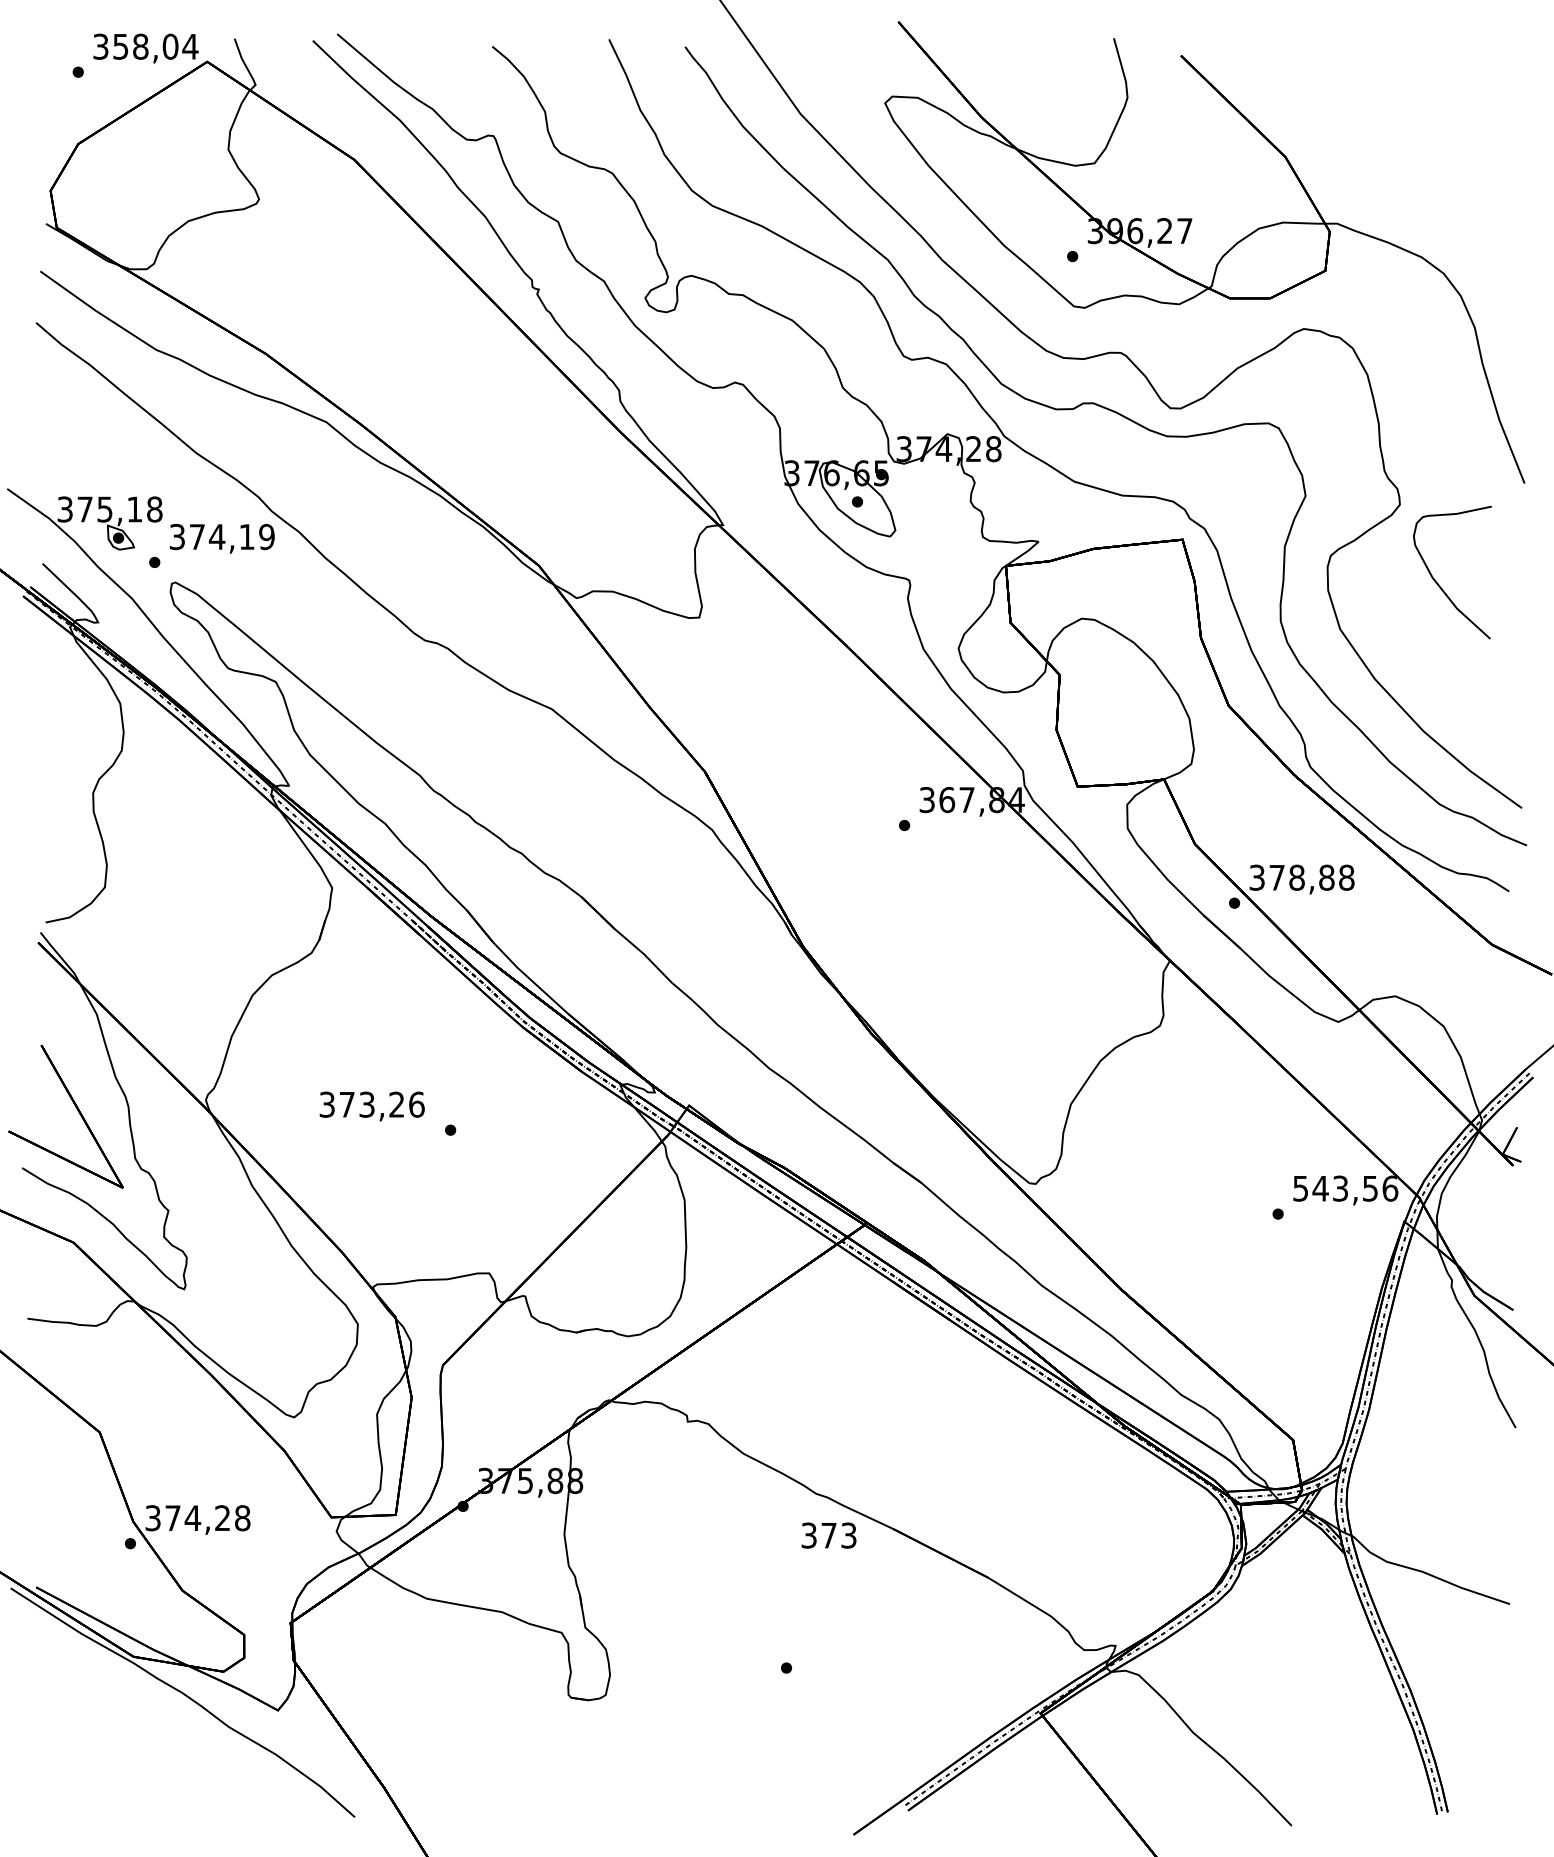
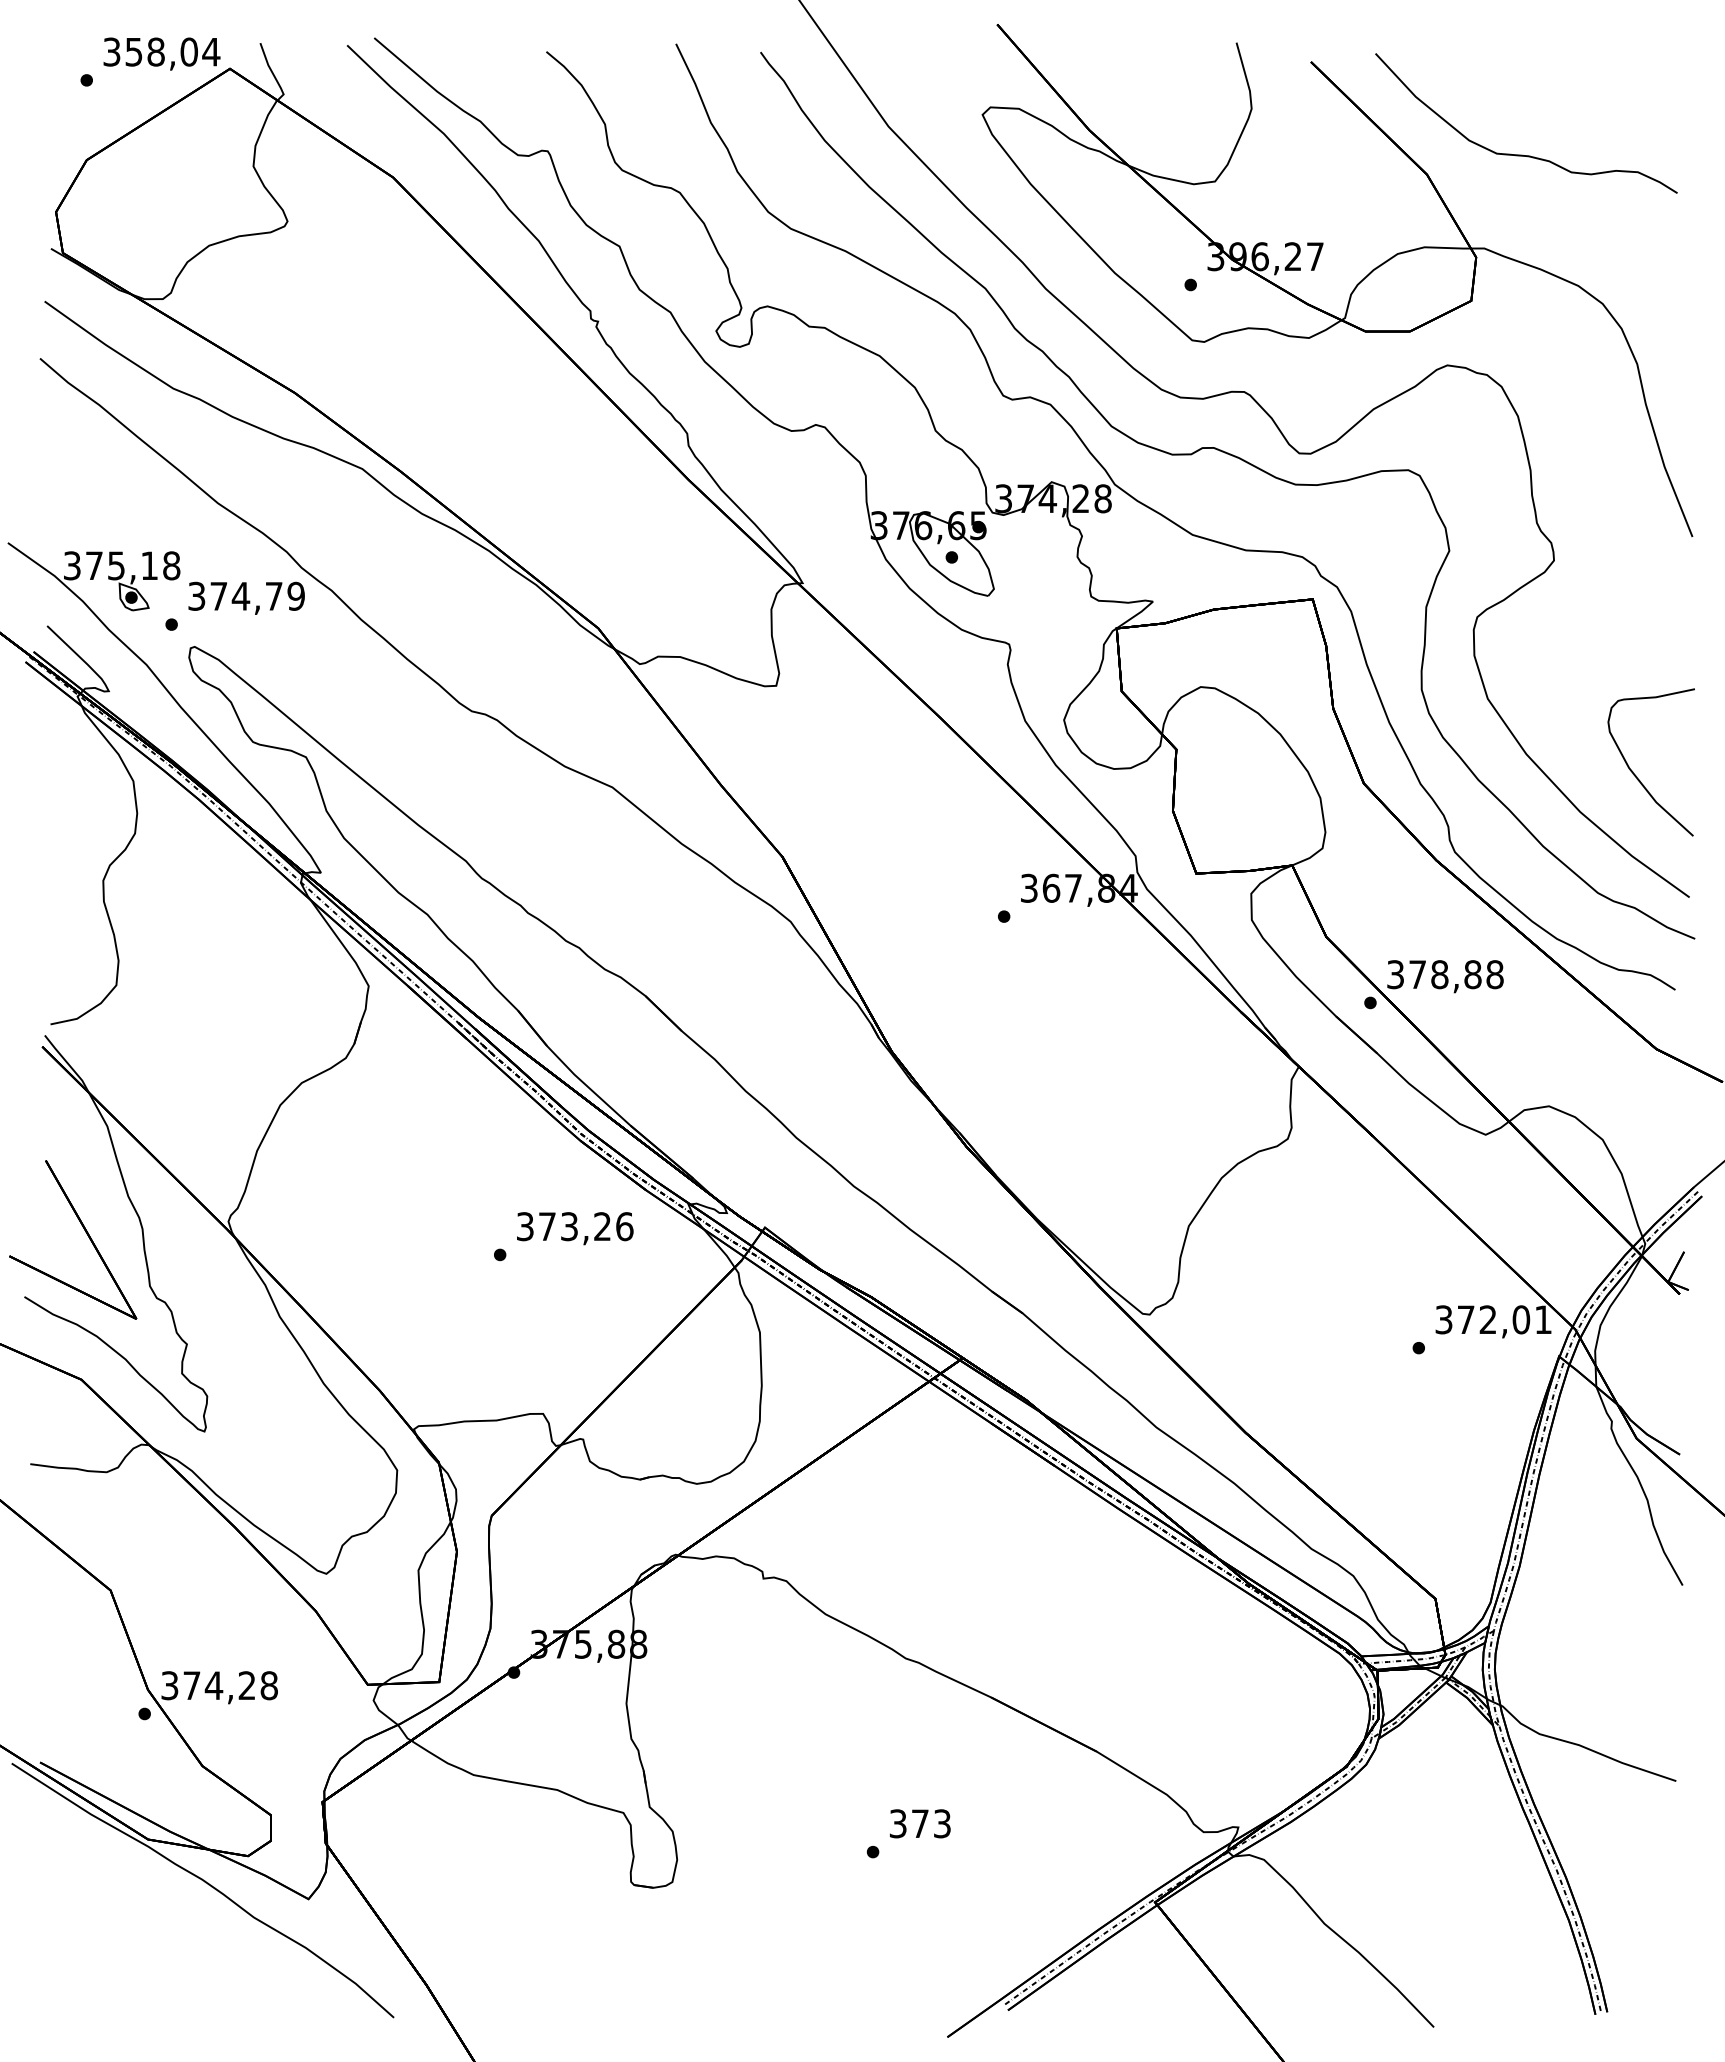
curve: (1367, 138) -> (1518, 153), added
text: (246, 536) -> (273, 595), 374,19 -> 374,79
curve: (1439, 584) -> (1636, 775), moved
text: (371, 1106) -> (574, 1228), moved
text: (1346, 1188) -> (1494, 1319), 543,56 -> 372,01
text: (828, 1535) -> (919, 1823), moved

